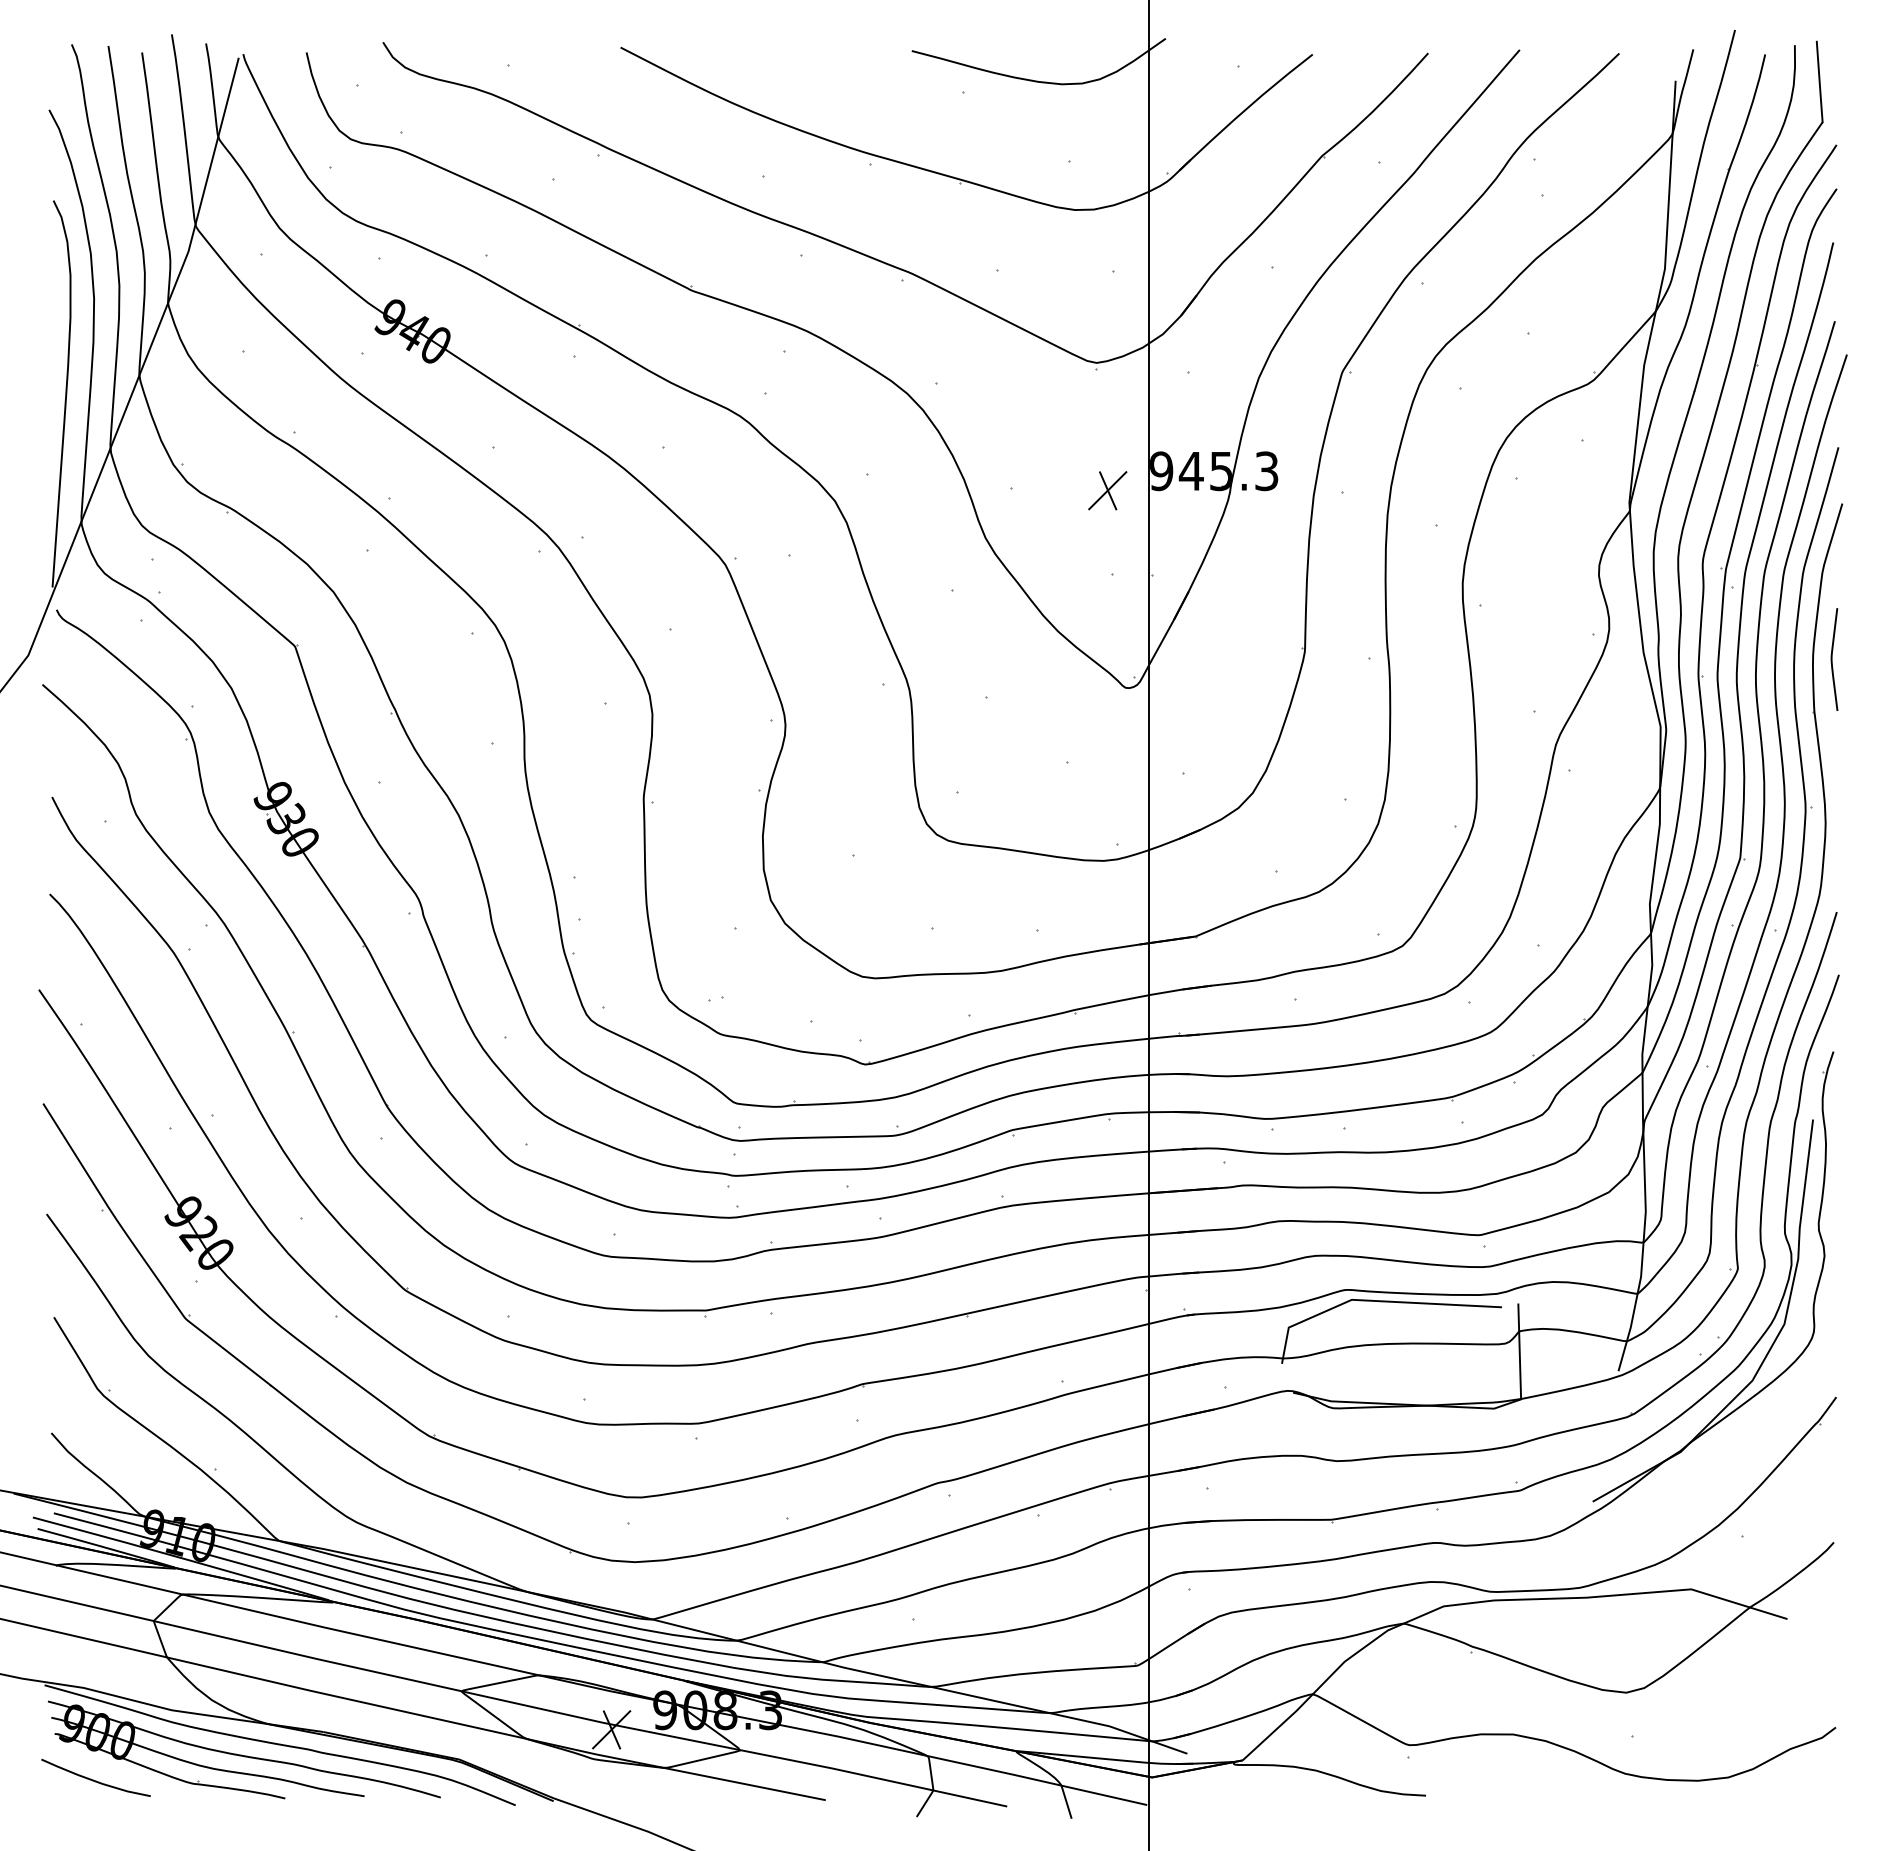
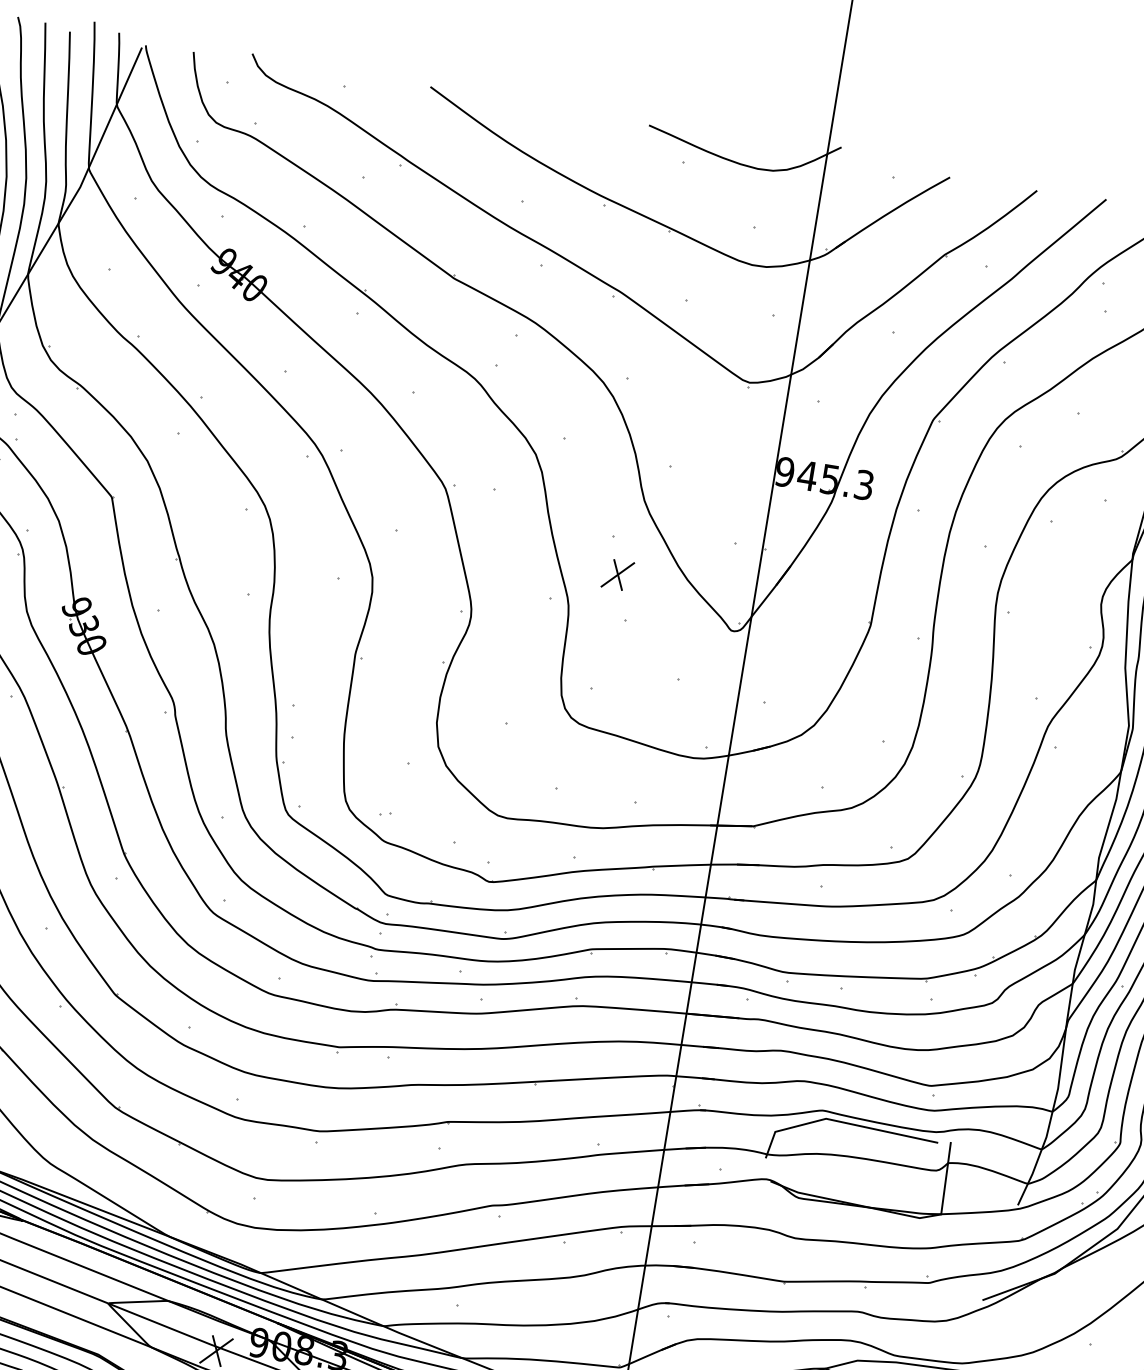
part: (1107, 490) -> (617, 574), moved

